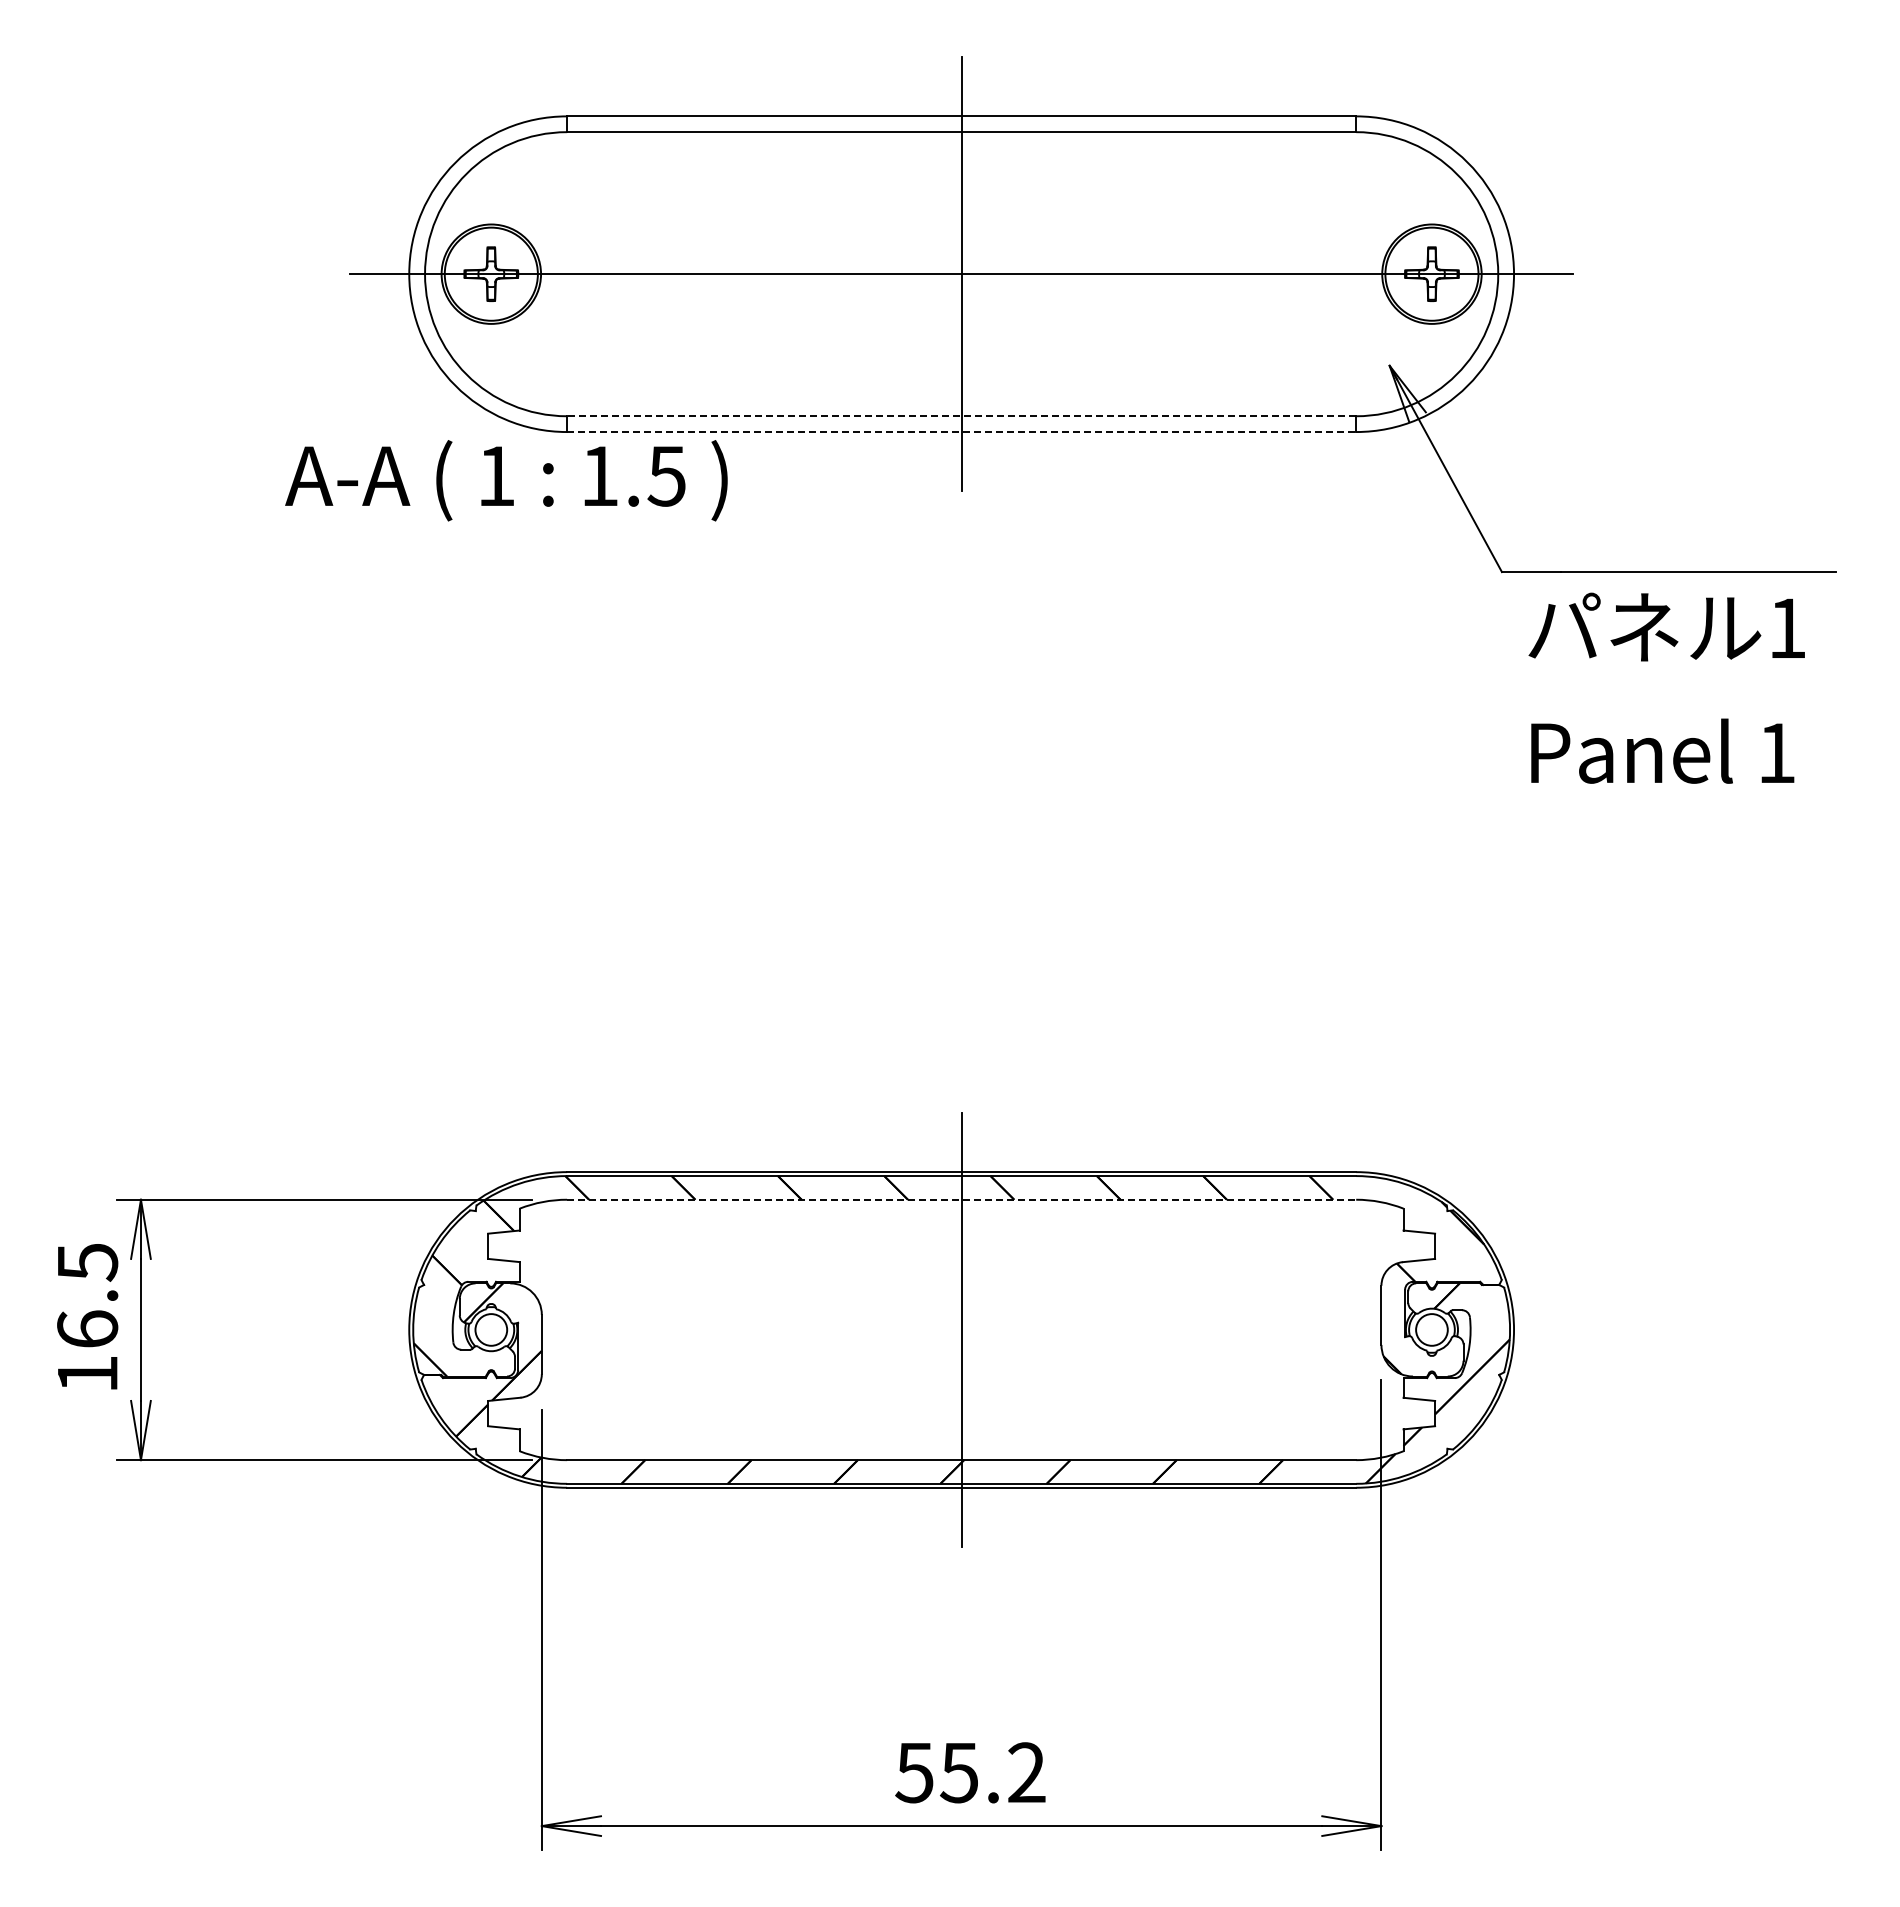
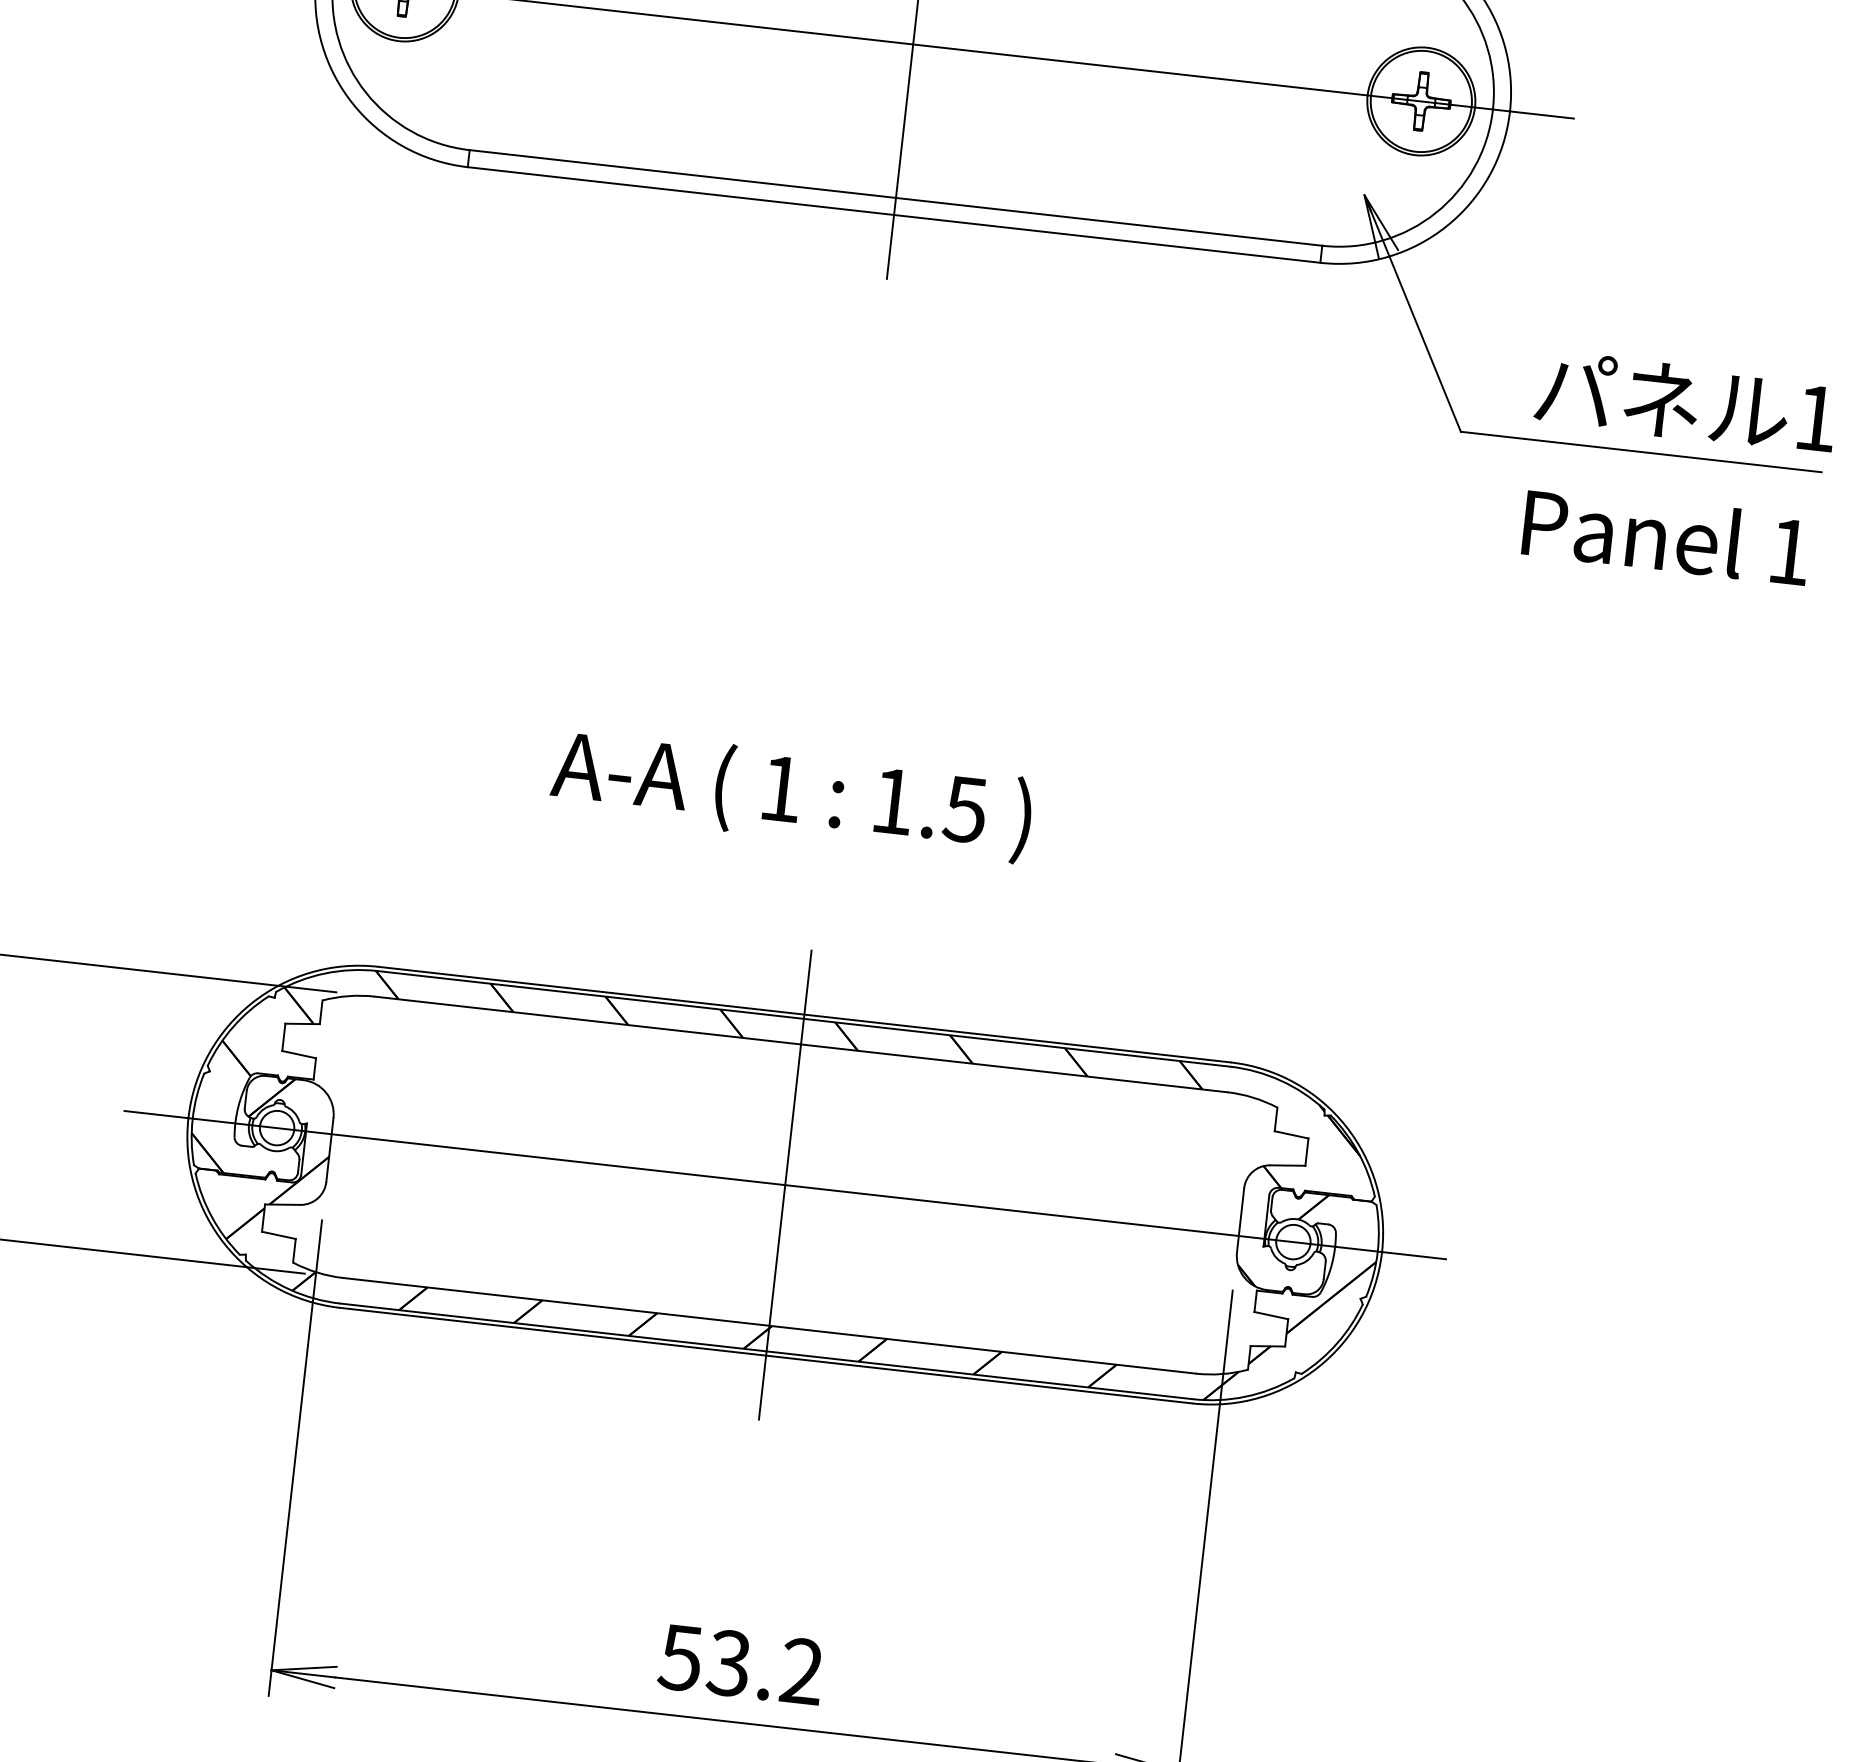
line: (961, 416) -> (895, 198), dashed -> solid
line: (961, 432) -> (893, 215), dashed -> solid
text: (506, 480) -> (791, 794), moved
text: (1666, 687) -> (1678, 467), moved
line: (961, 1199) -> (800, 1044), dashed -> solid
line: (961, 1329) -> (785, 1184), added
text: (958, 1772) -> (728, 1662), 55.2 -> 53.2

